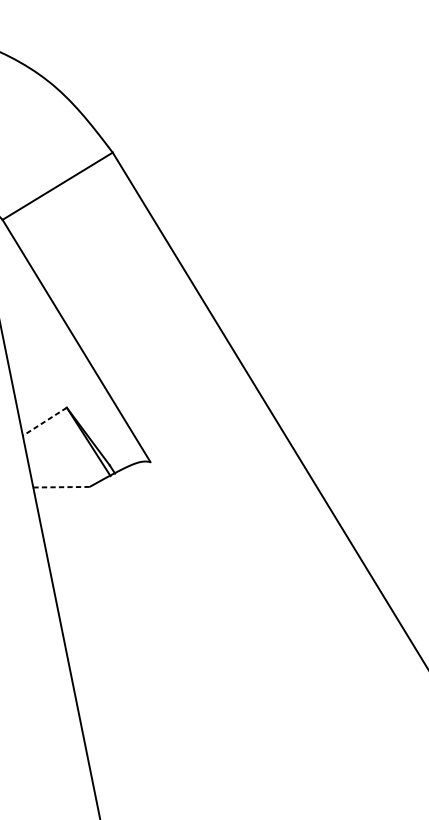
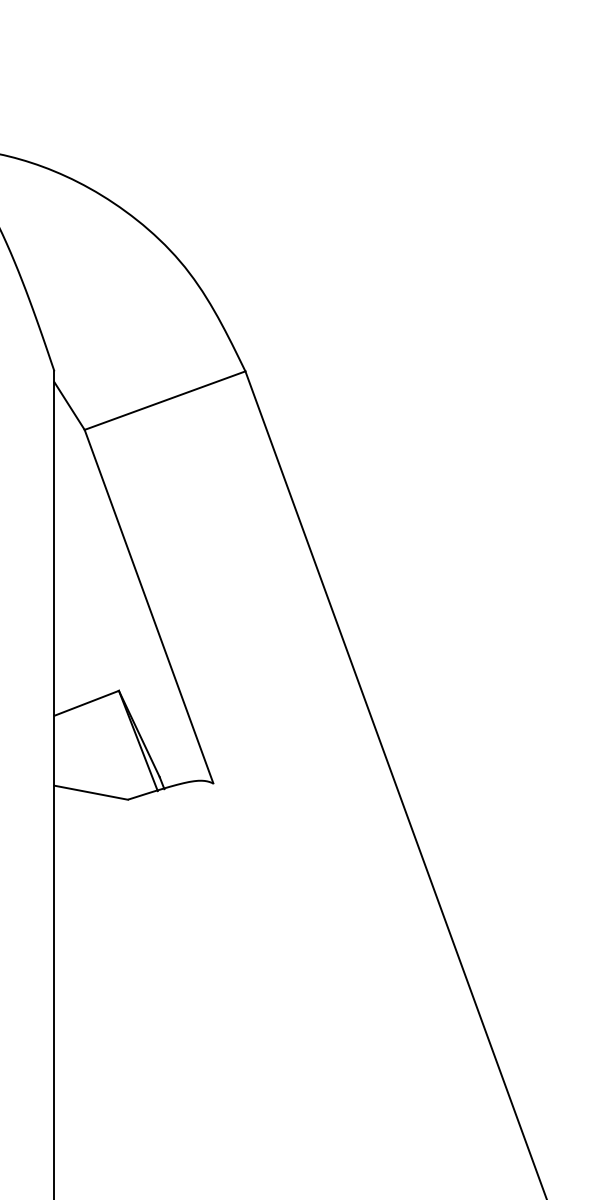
line: (44, 421) -> (86, 703), dashed -> solid
line: (60, 487) -> (90, 792), dashed -> solid

